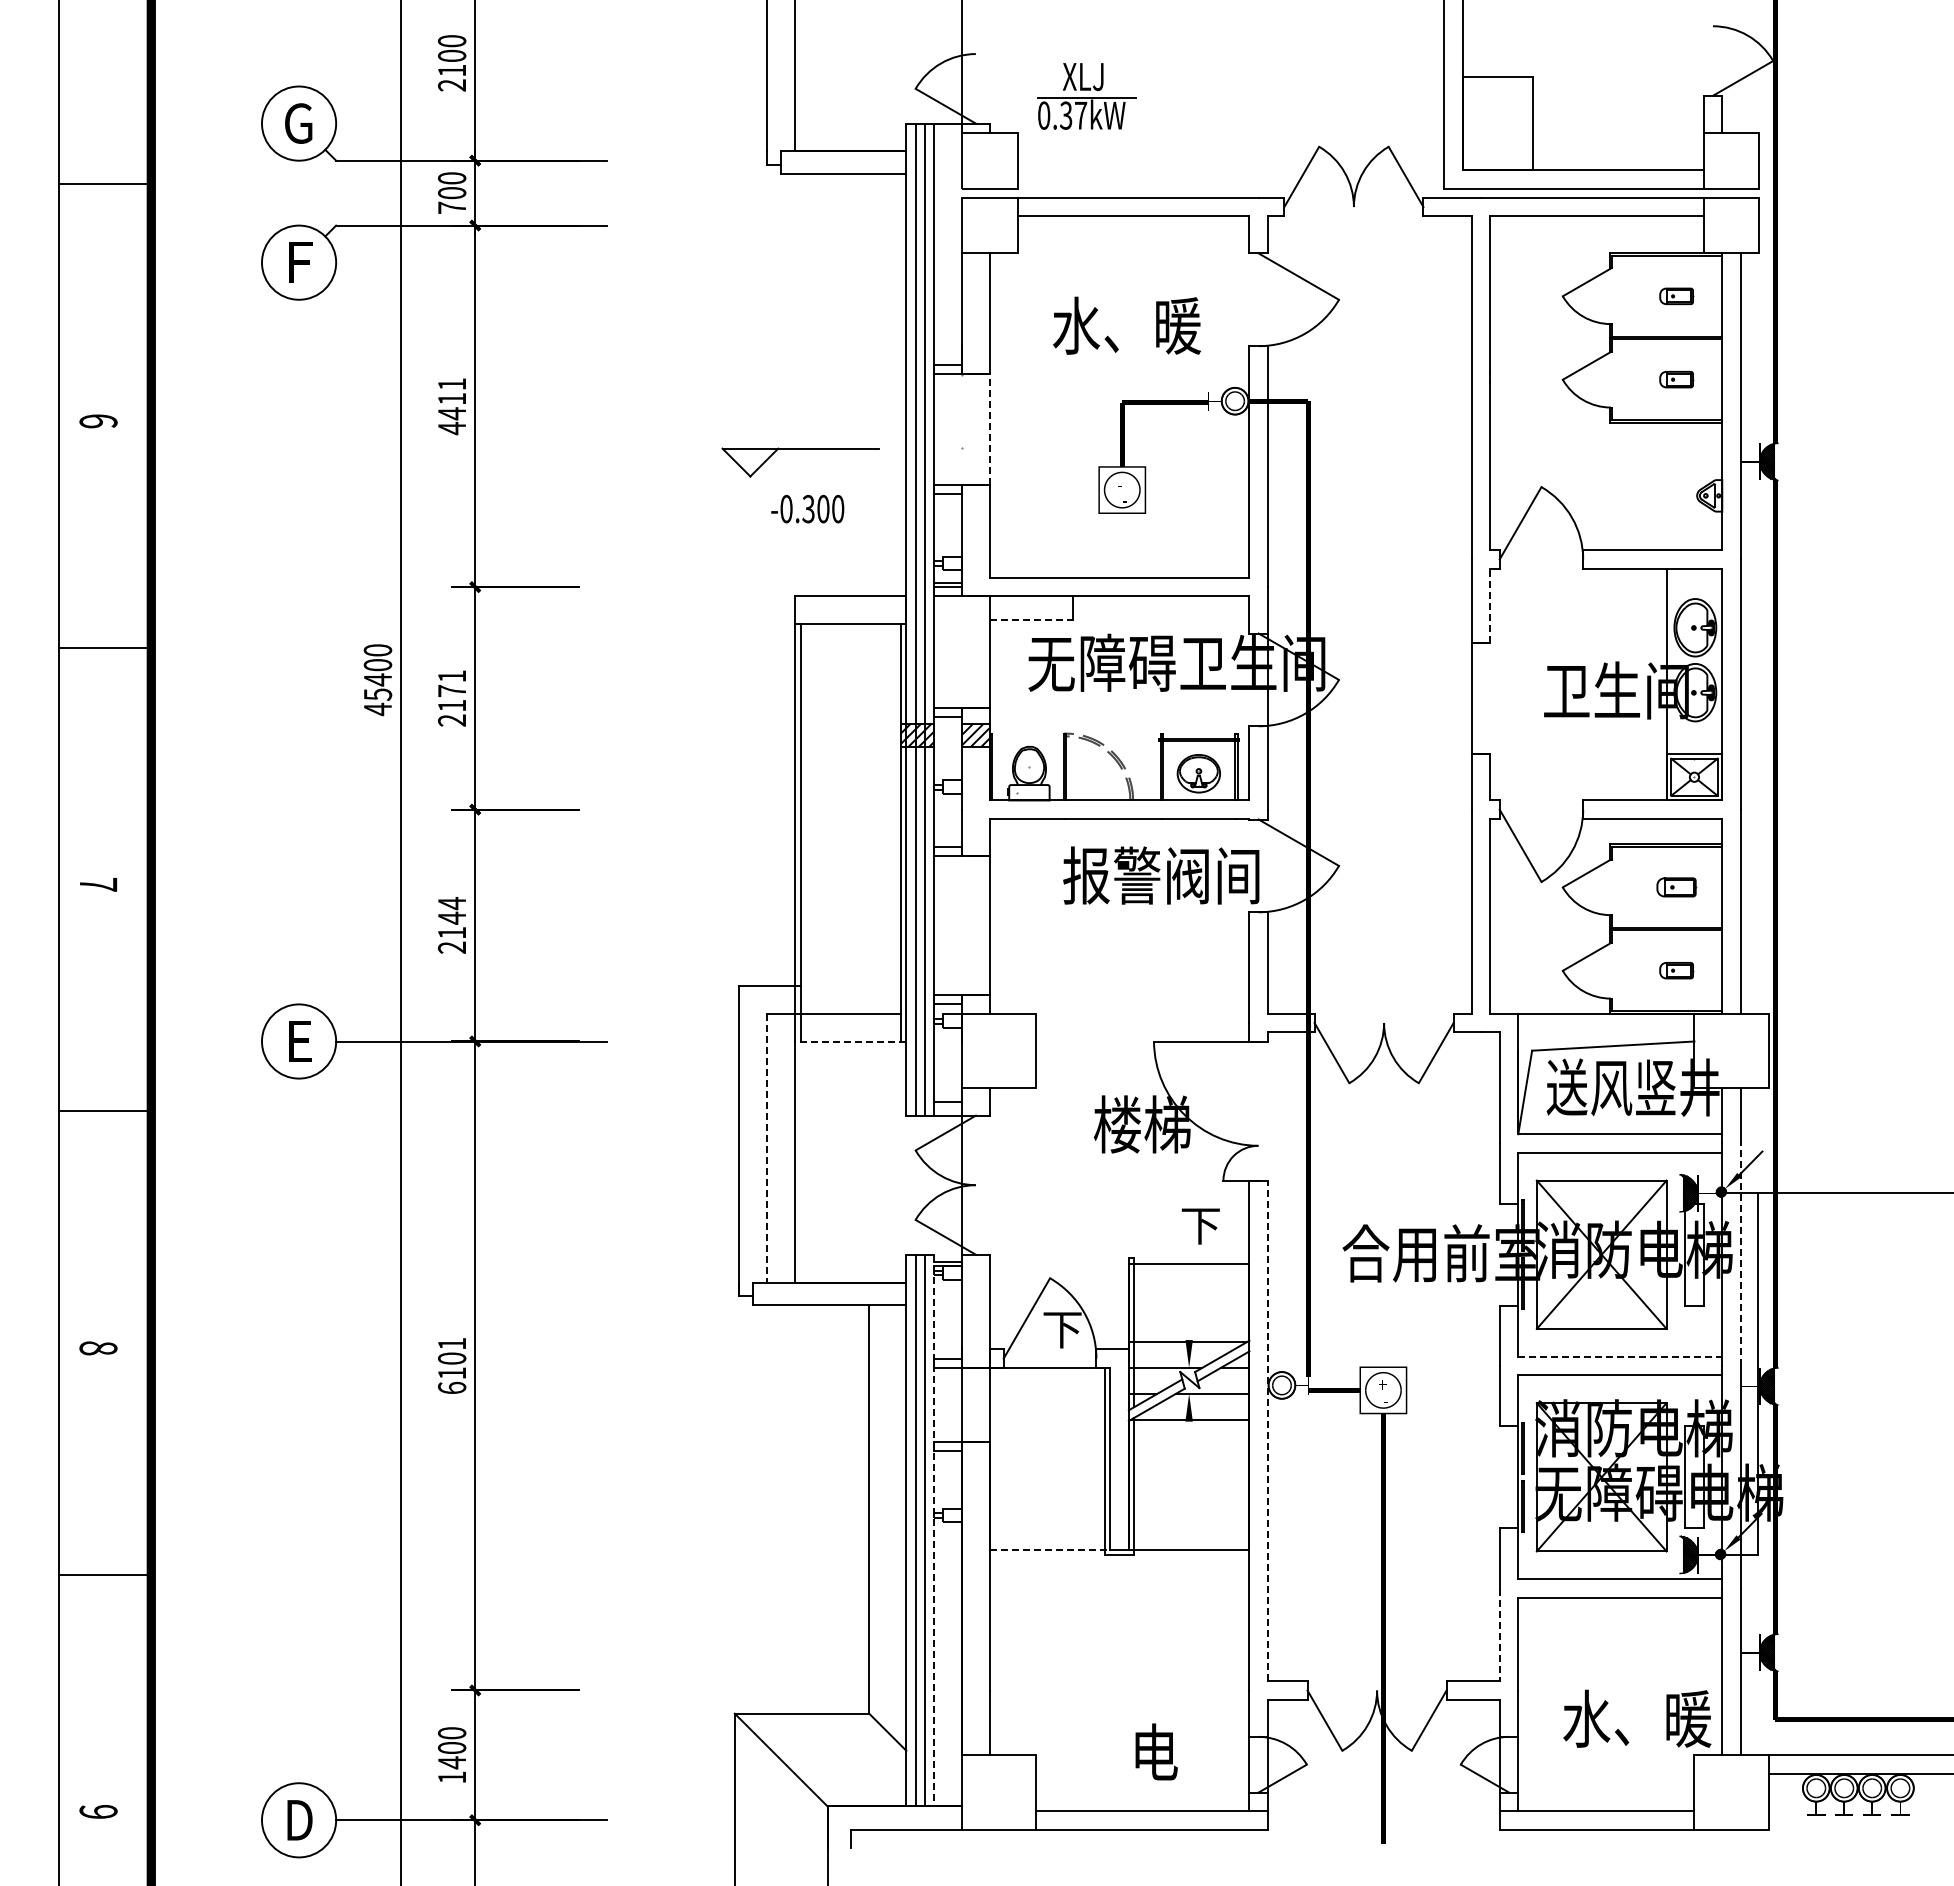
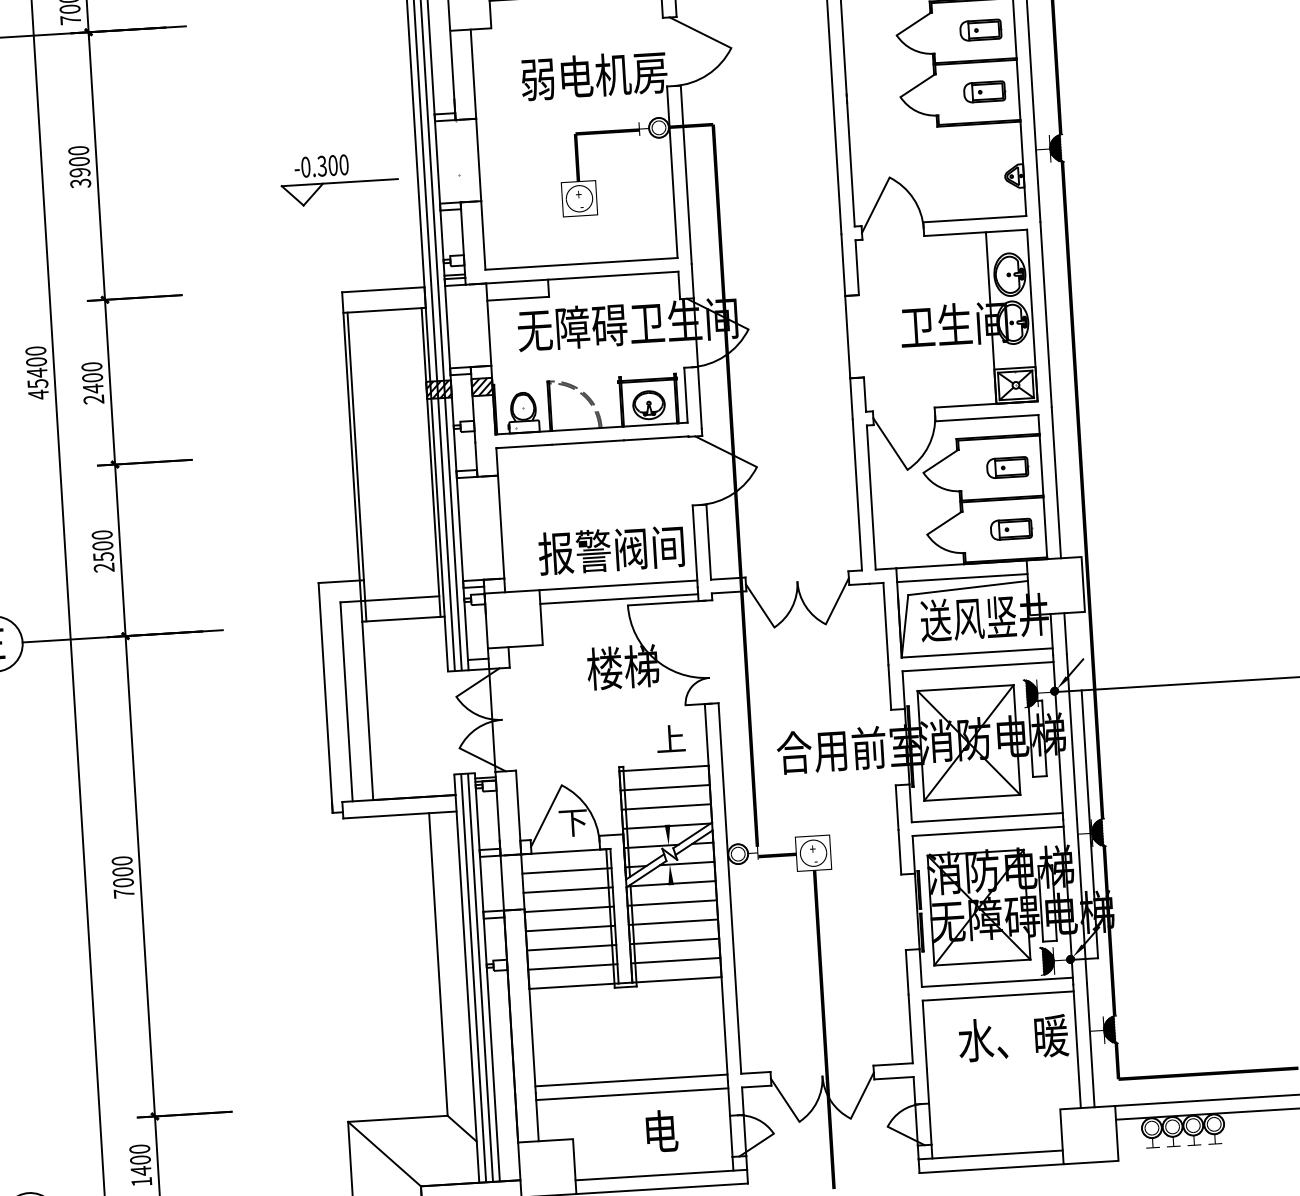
part: (1676, 296) -> (980, 30), size x1.67
text: (1151, 325) -> (593, 75), 水、暖 -> 弱电机房
part: (1676, 379) -> (984, 91), size x1.67
text: (452, 406) -> (80, 167), 4411 -> 3900
line: (989, 429) -> (478, 159), dashed -> solid
text: (1121, 484) -> (578, 194), - -> +
text: (807, 509) -> (321, 166), moved
line: (1490, 605) -> (857, 267), dashed -> solid
line: (1031, 619) -> (518, 298), dashed -> solid
text: (452, 691) -> (92, 378), 2171 -> 2400
text: (1161, 875) -> (611, 549), moved
part: (1676, 887) -> (1007, 467), size x1.43
text: (452, 918) -> (103, 546), 2144 -> 2500
part: (1676, 970) -> (1011, 529), size x1.67
line: (1142, 1013) -> (618, 585), added
line: (1142, 1032) -> (619, 599), added
line: (1606, 1032) -> (962, 578), added
line: (850, 1041) -> (403, 619), dashed -> solid
line: (767, 1148) -> (346, 702), dashed -> solid
text: (1200, 1225) -> (670, 739), 下 -> 上
line: (1740, 1254) -> (1071, 736), dashed -> solid
line: (1188, 1289) -> (664, 787), added
line: (1188, 1315) -> (665, 806), added
line: (1620, 1356) -> (987, 817), dashed -> solid
text: (452, 1365) -> (123, 876), 6101 -> 7000
line: (1049, 1393) -> (566, 870), added
line: (1049, 1419) -> (567, 889), added
line: (1267, 1430) -> (729, 888), dashed -> solid
line: (1049, 1445) -> (568, 909), added
line: (1188, 1445) -> (671, 902), added
line: (1049, 1471) -> (570, 928), added
line: (1188, 1471) -> (672, 922), added
line: (1049, 1497) -> (571, 947), added
line: (1188, 1497) -> (674, 941), added
line: (1049, 1523) -> (572, 966), added
line: (1188, 1523) -> (675, 960), added
line: (934, 1530) -> (487, 977), dashed -> solid
line: (1050, 1549) -> (574, 986), dashed -> solid
line: (1499, 1635) -> (910, 1029), dashed -> solid
line: (1119, 1681) -> (631, 1080), added
line: (1119, 1699) -> (632, 1093), added
text: (1637, 1718) -> (1013, 1037), moved

